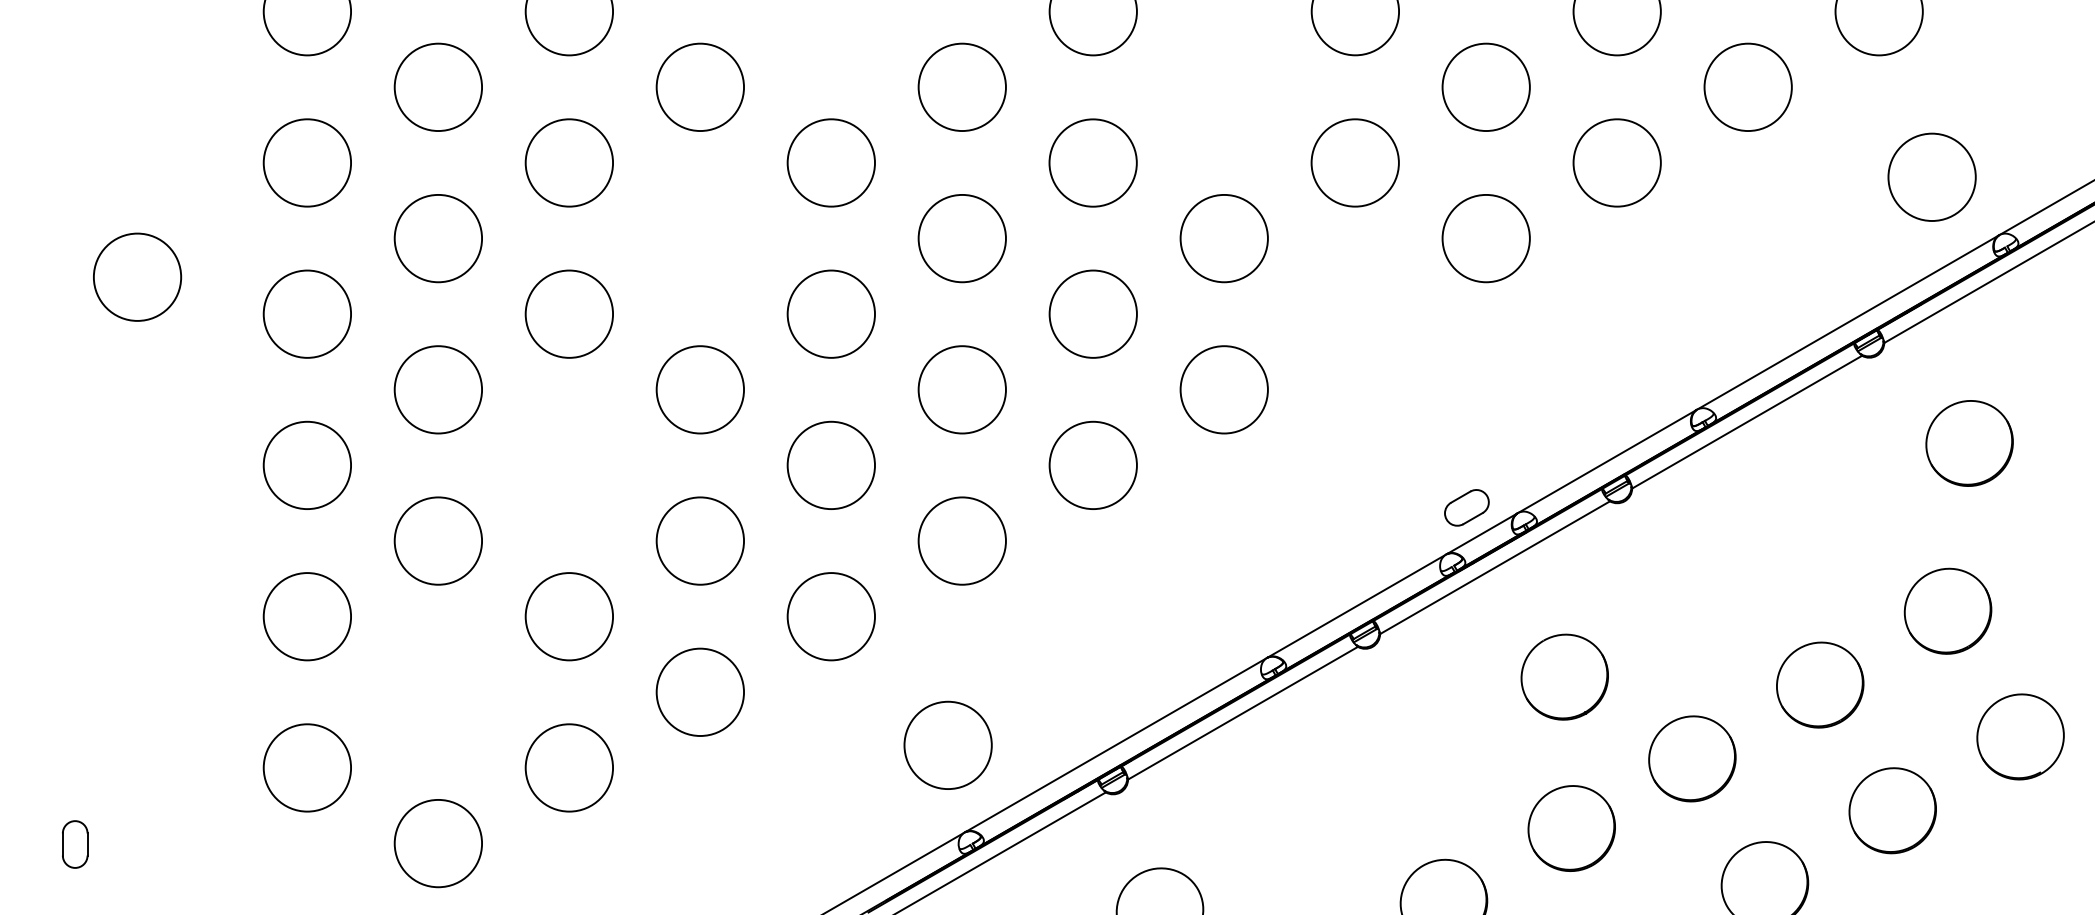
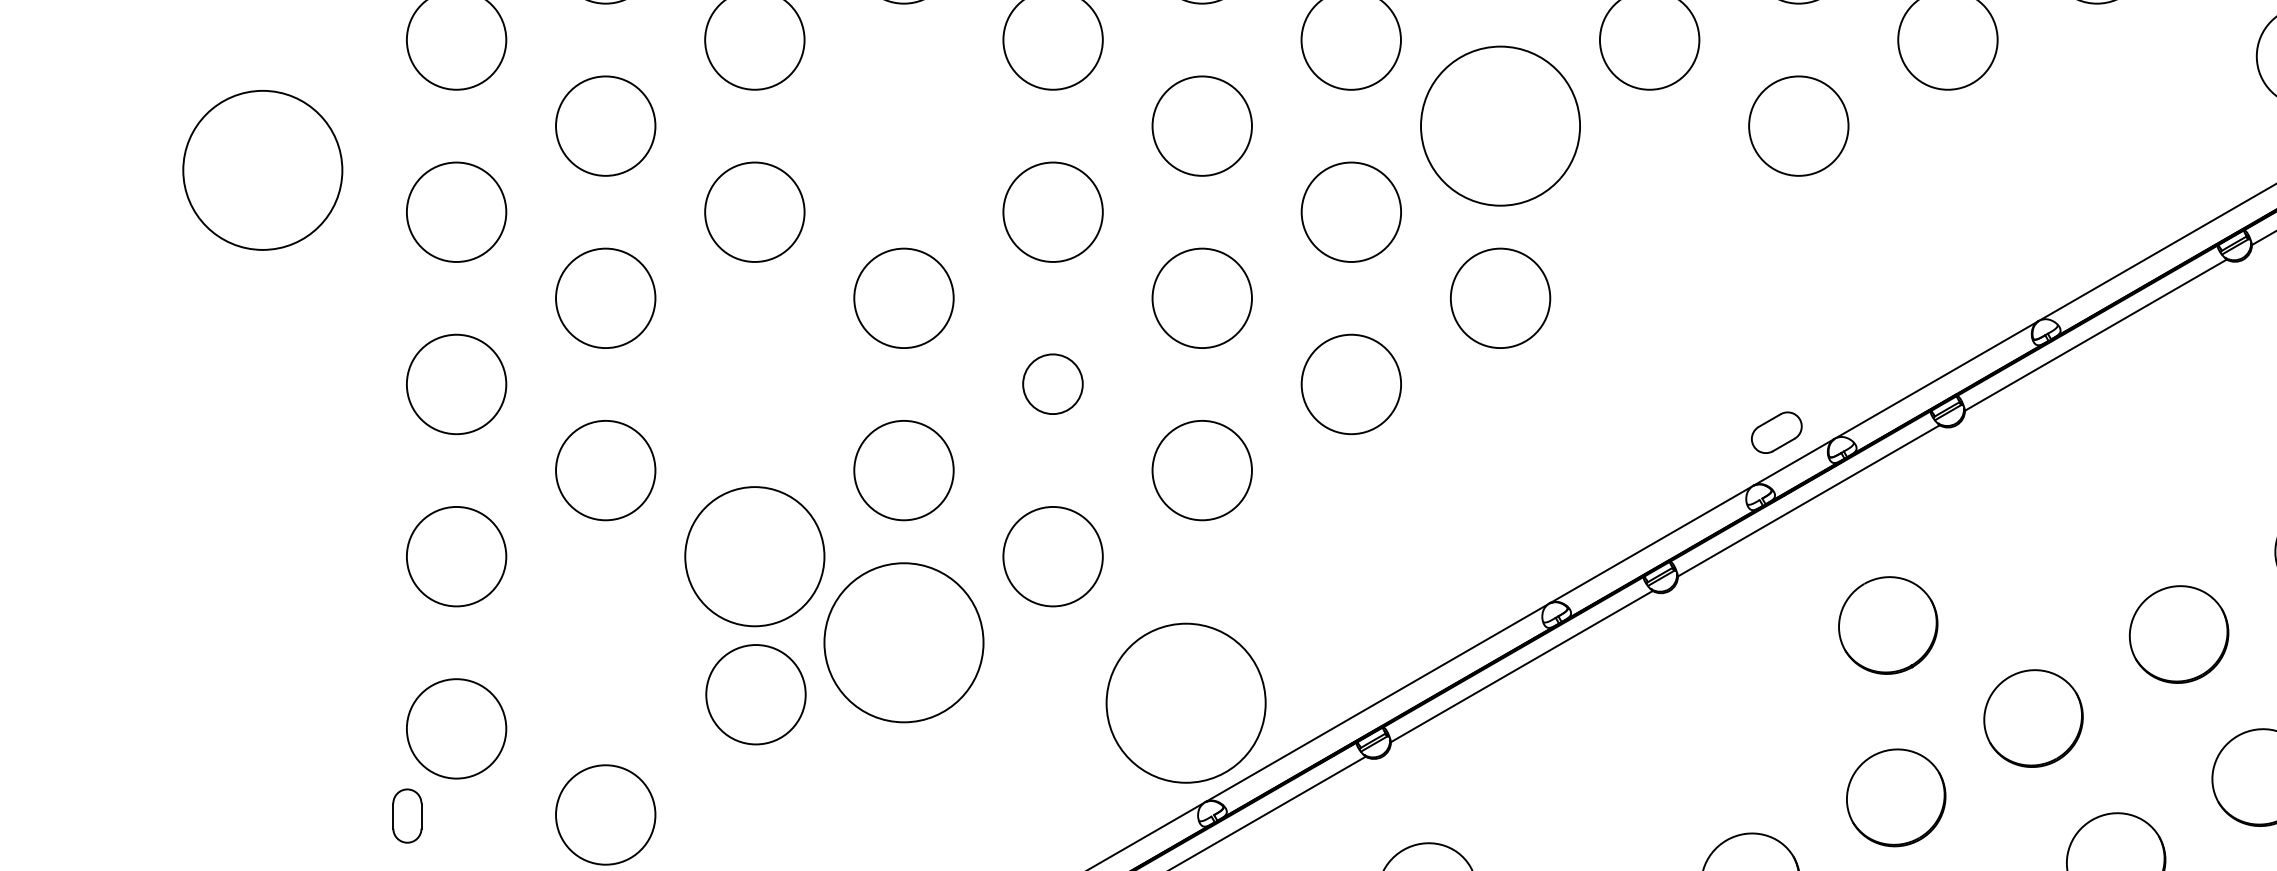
circle: (1223, 238) -> (1499, 126), size x1.6
circle: (137, 276) -> (263, 169), size x1.6
circle: (830, 464) -> (1052, 383), size x0.6
circle: (569, 616) -> (755, 556), size x1.4
circle: (700, 691) -> (904, 641), size x1.6
circle: (947, 745) -> (1185, 703), size x1.6
circle: (568, 767) -> (755, 694), moved
part: (75, 844) -> (407, 816), moved

